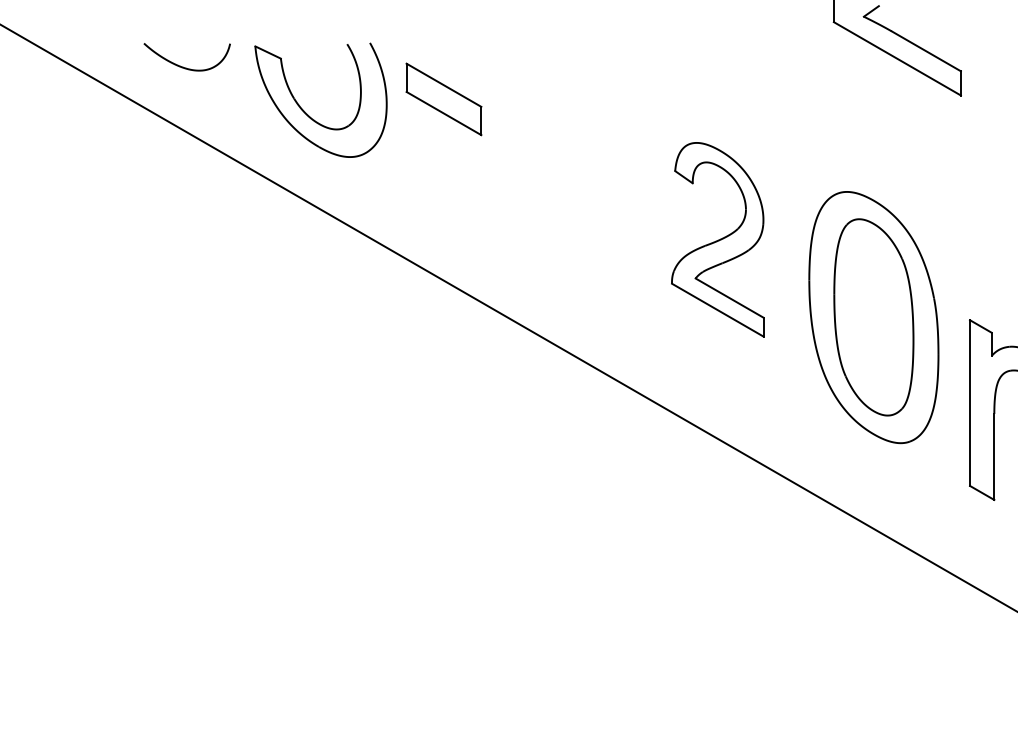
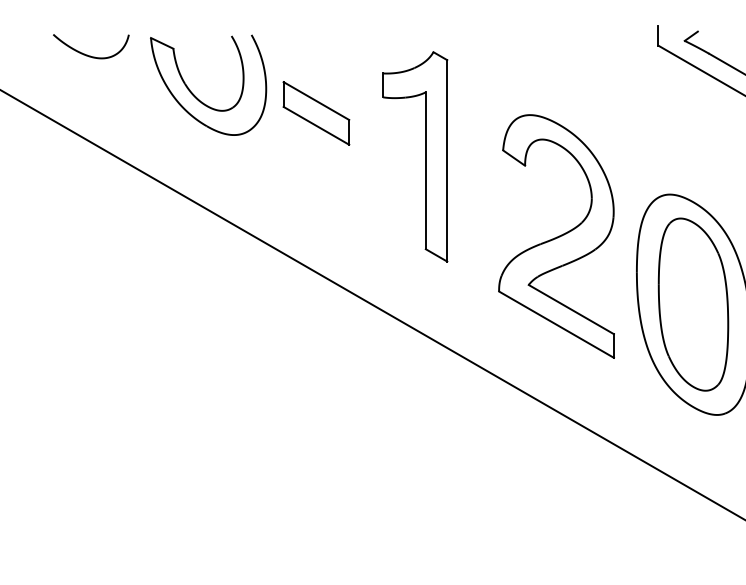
curve: (183, 66) -> (87, 54), moved
part: (306, 112) -> (195, 95), moved
part: (568, 148) -> (425, 156), added
part: (717, 239) -> (556, 236), size x1.43

